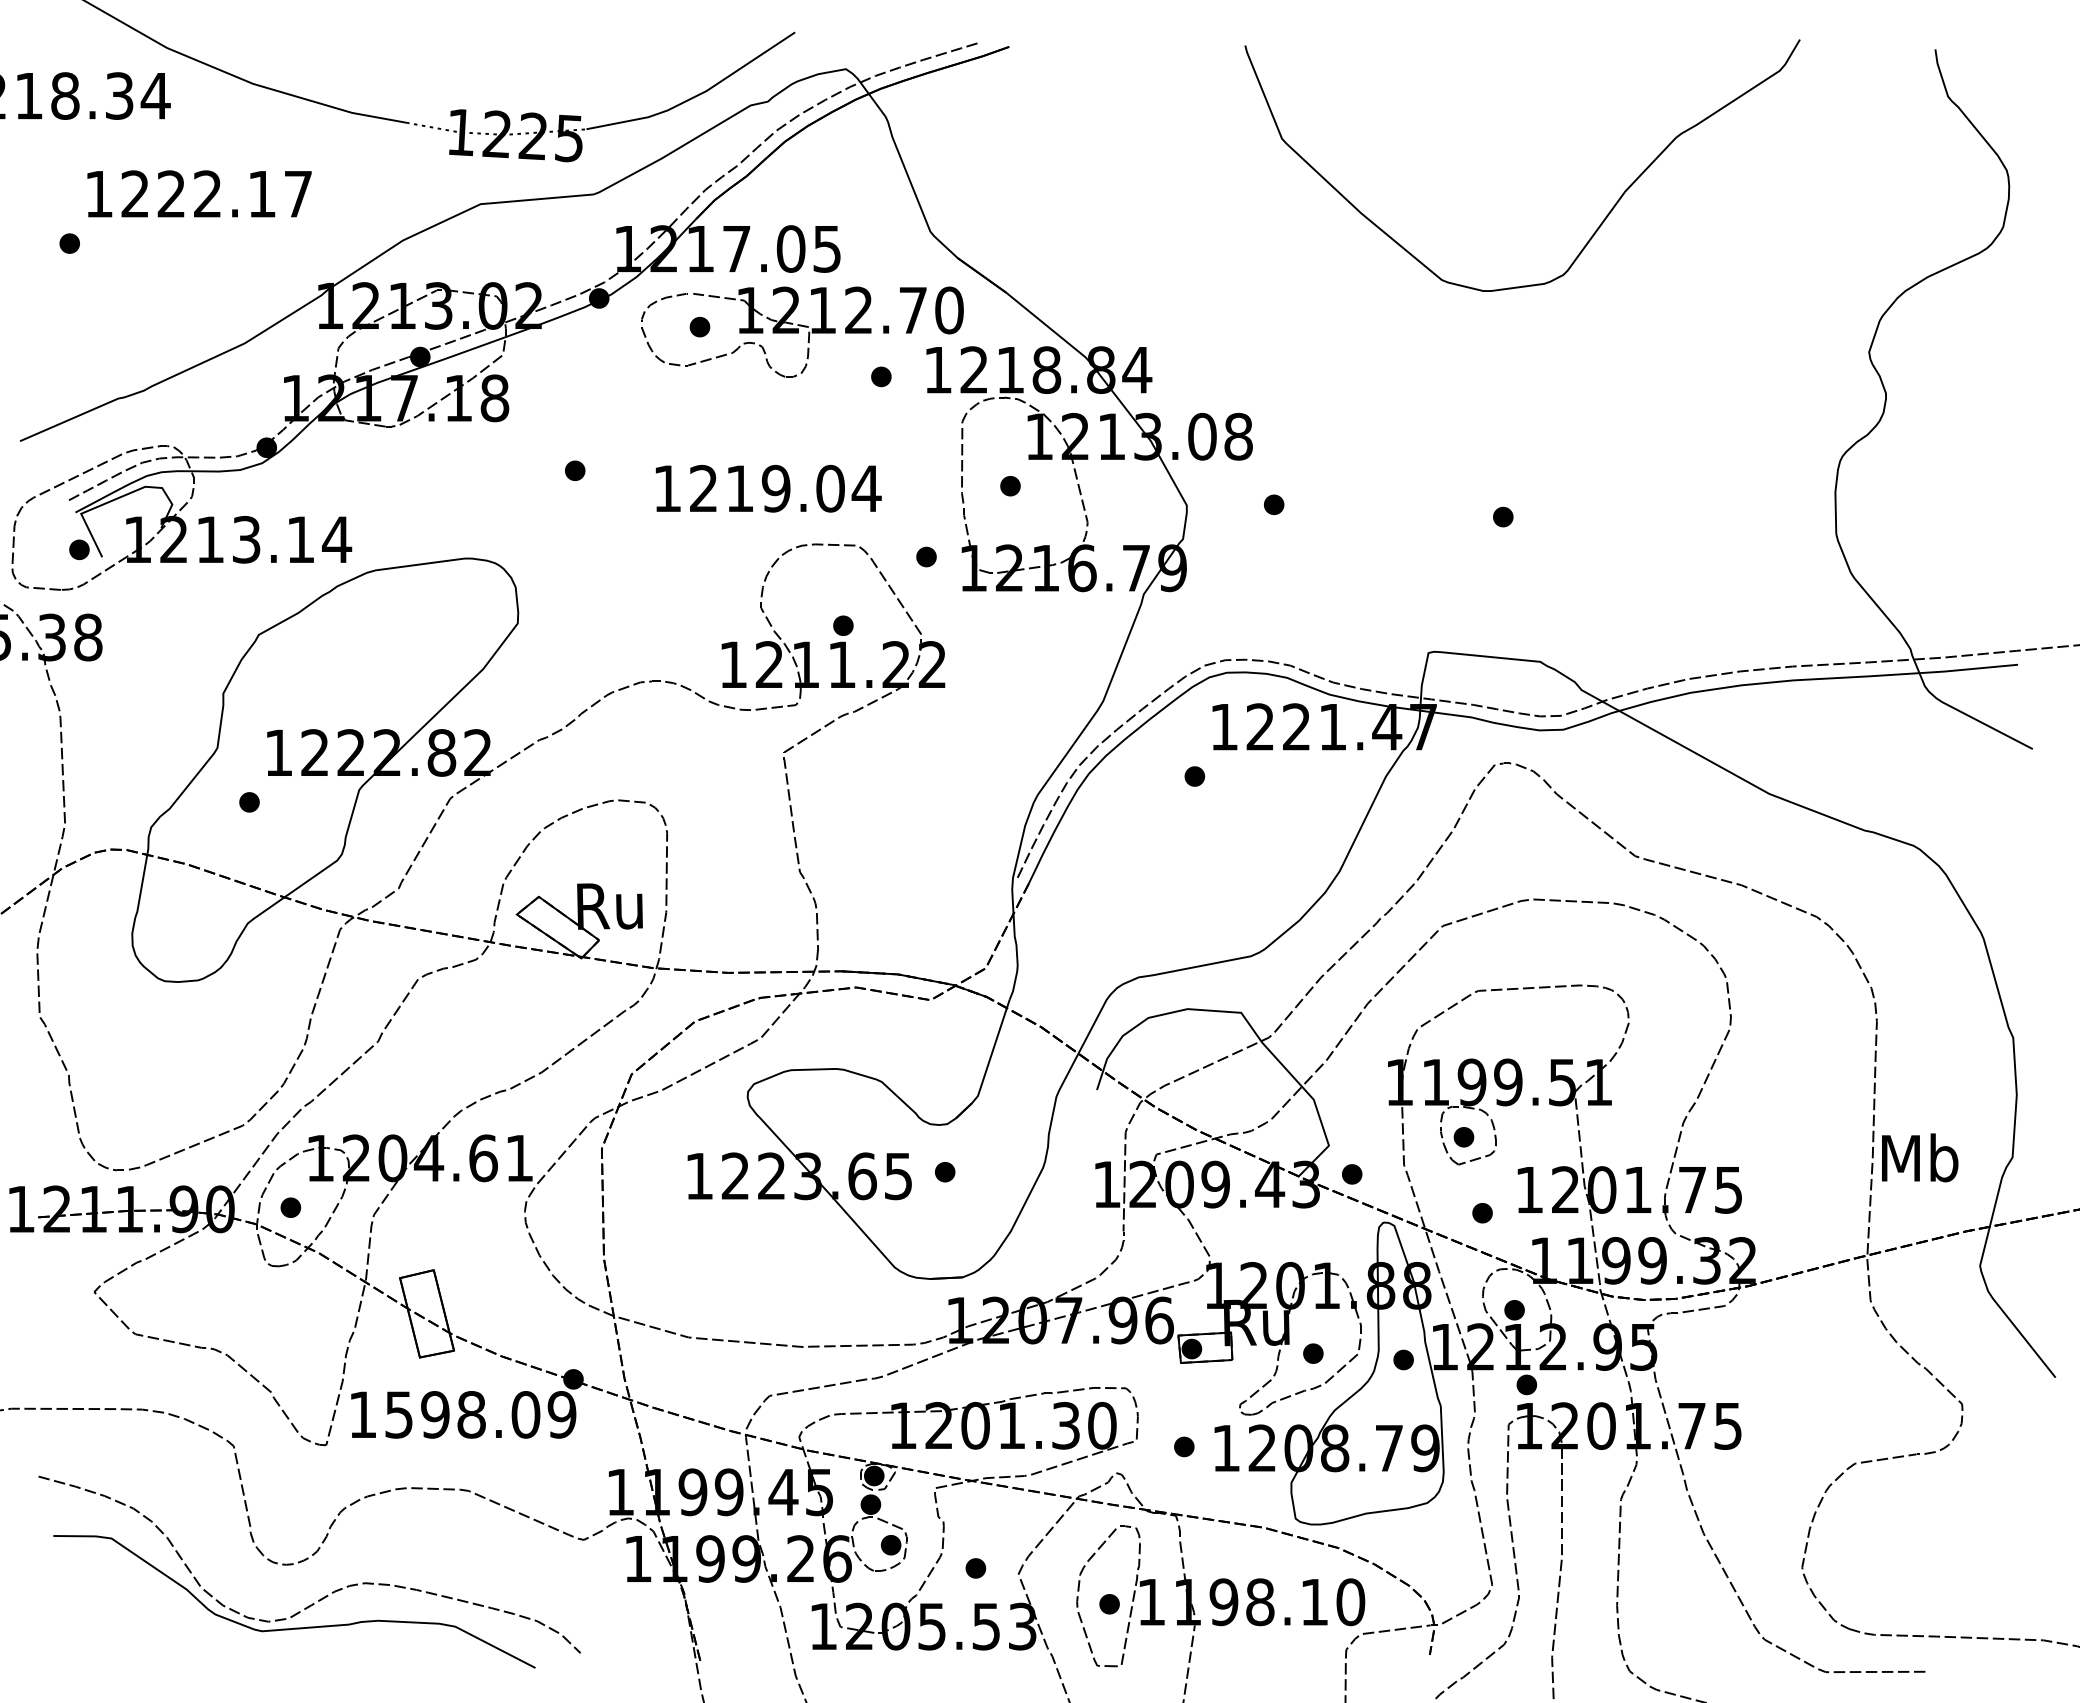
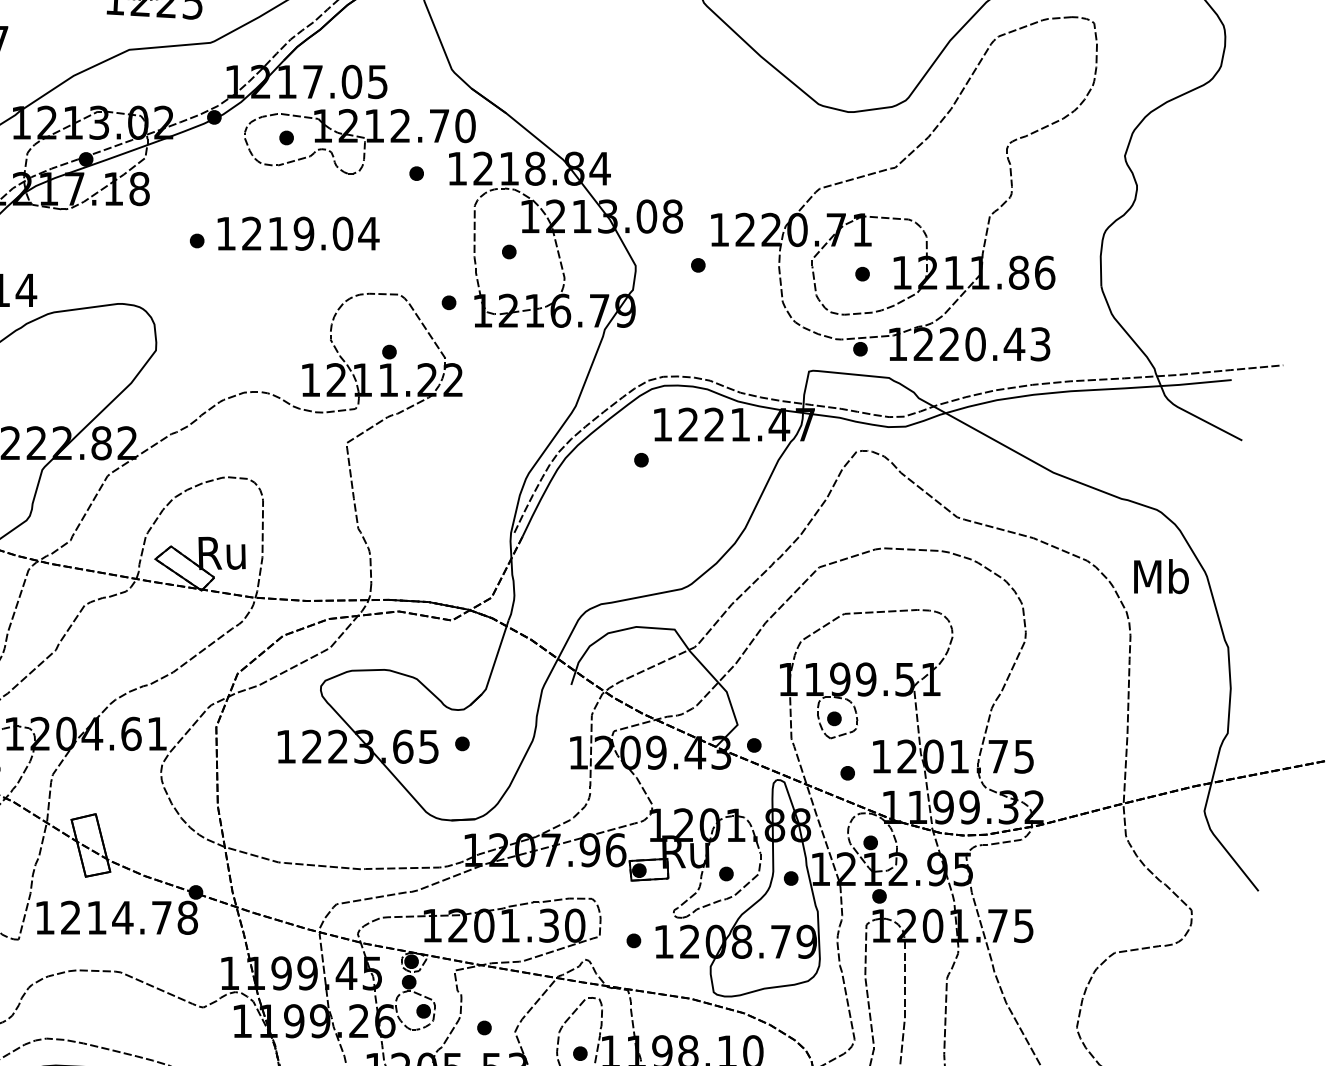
part: (1549, 369) -> (895, 168), added
text: (768, 488) -> (298, 233), moved
text: (1920, 1157) -> (1161, 576), moved
text: (480, 1414) -> (129, 917), 1598.09 -> 1214.78

